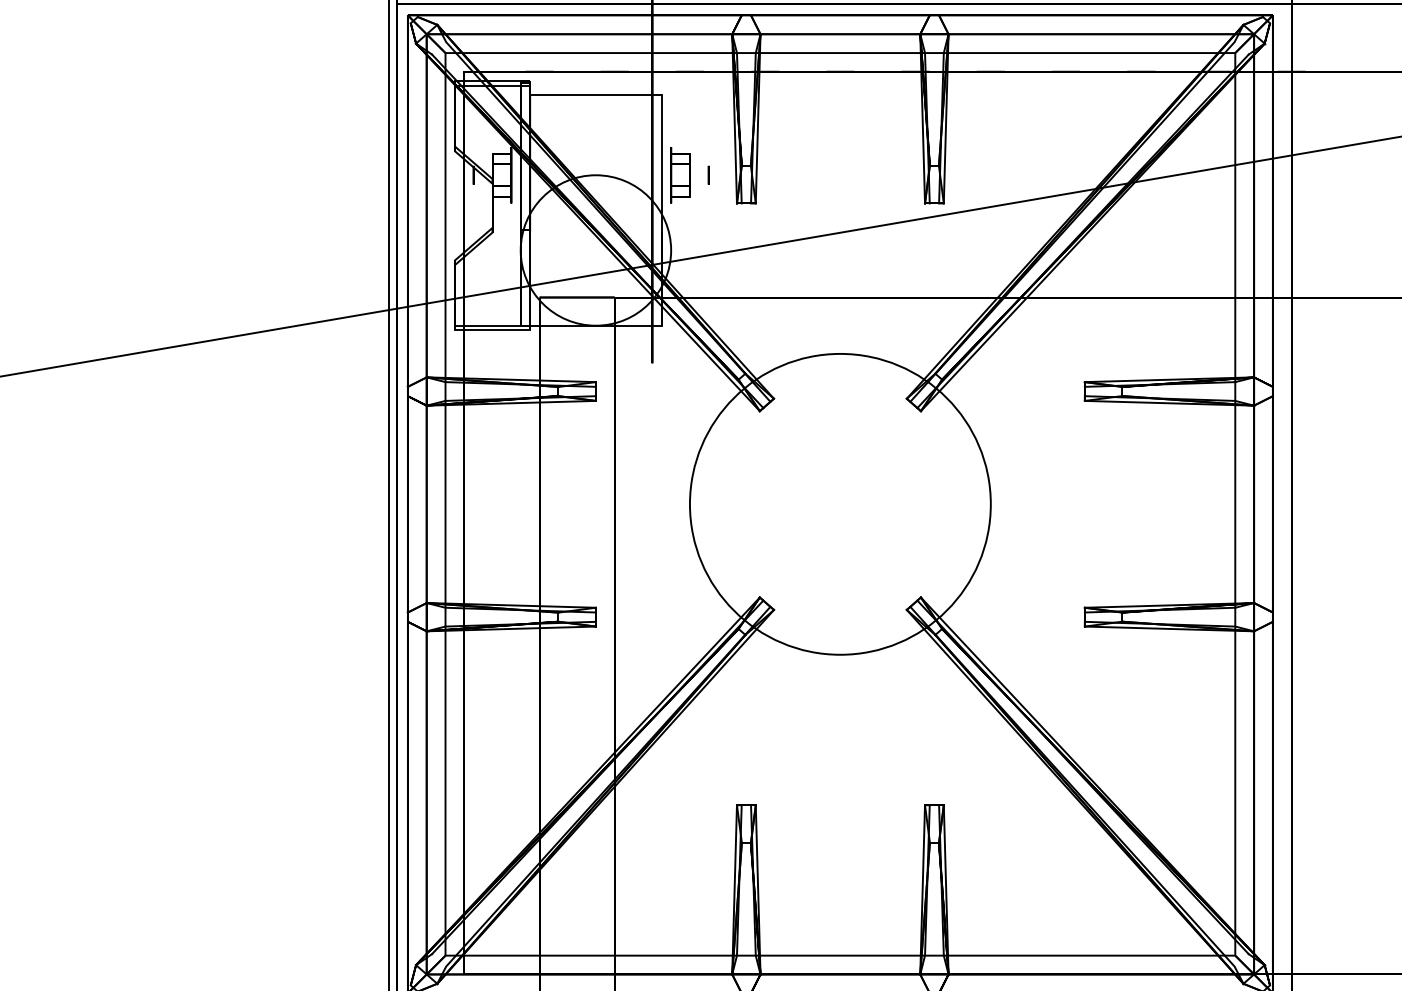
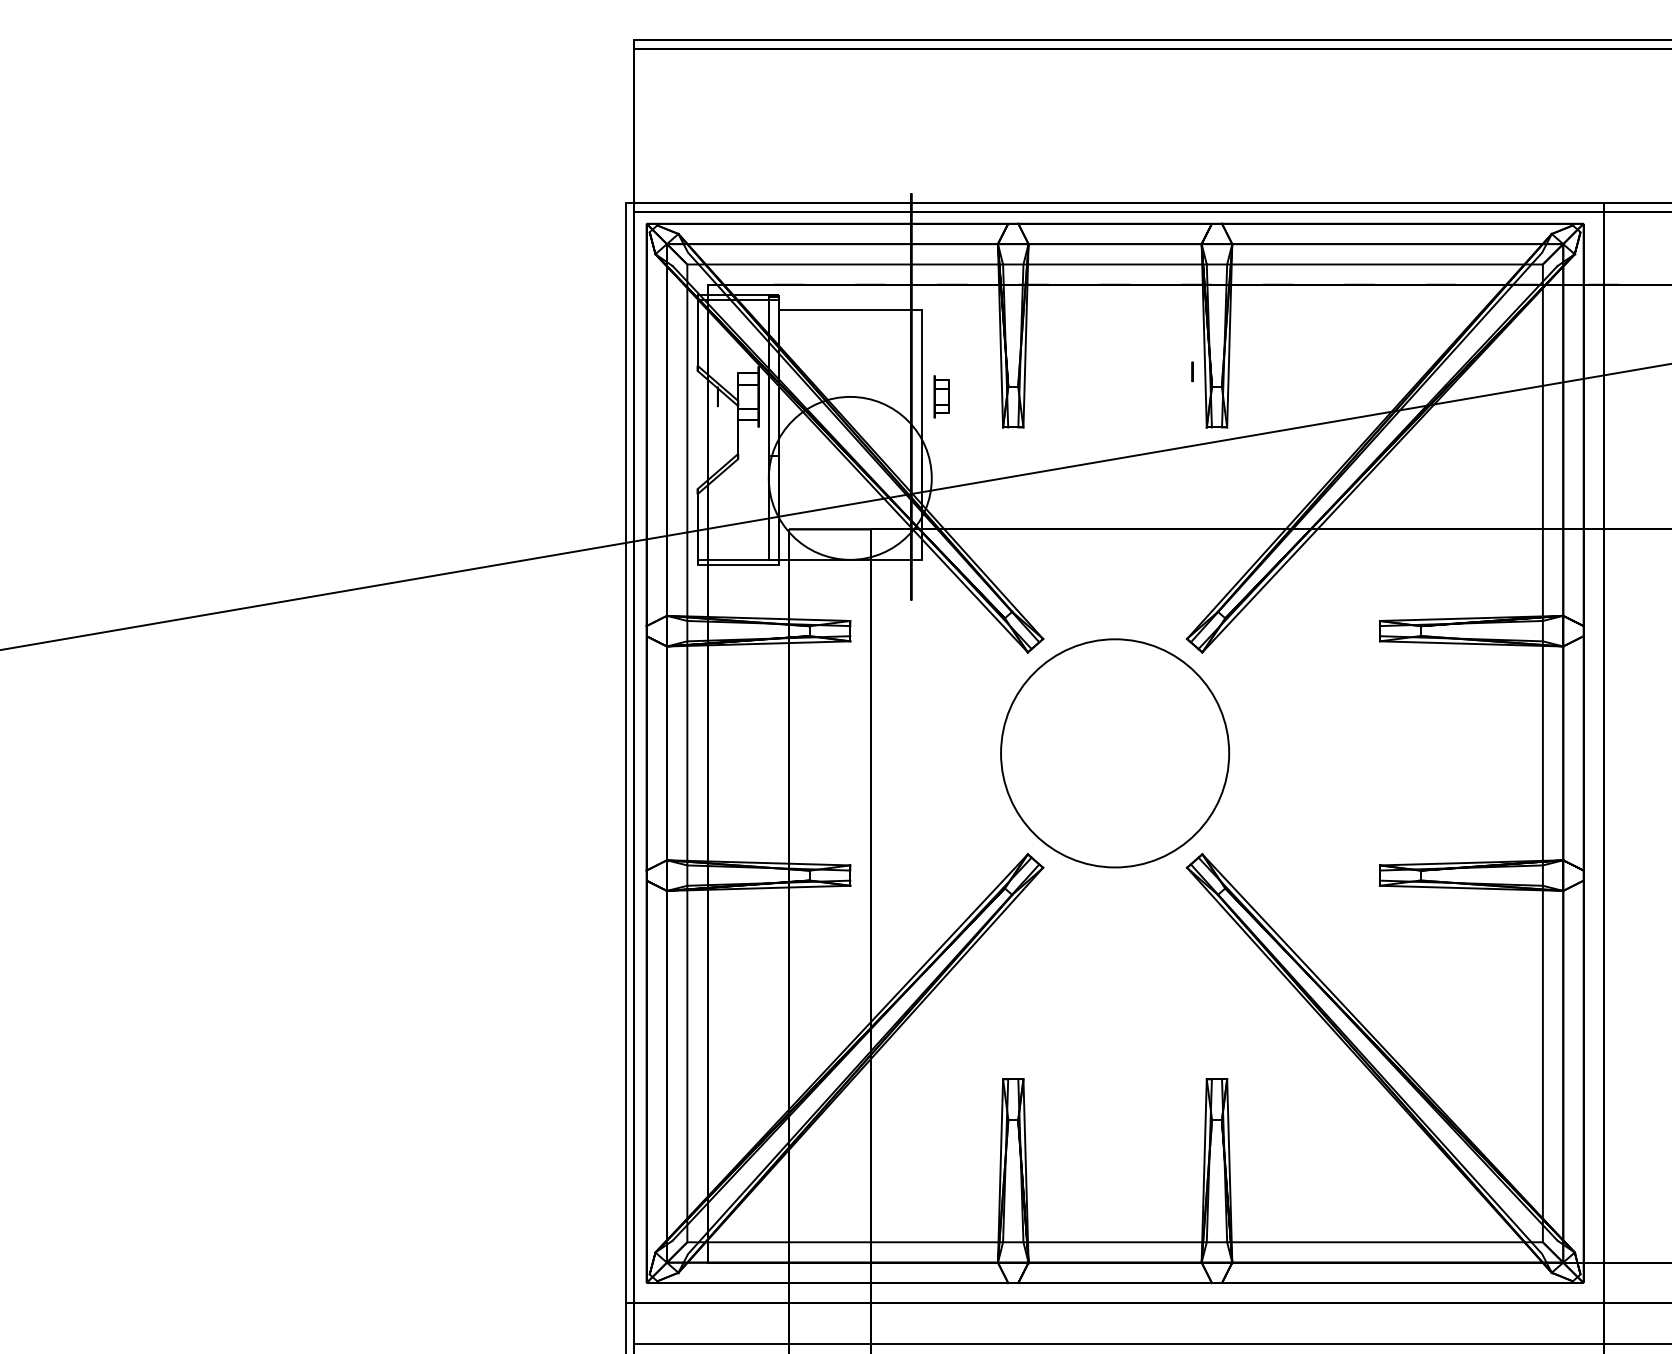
part: (680, 174) -> (941, 396), size x0.7
circle: (708, 174) -> (1192, 371), moved
circle: (840, 504) -> (1115, 753), size x0.7

